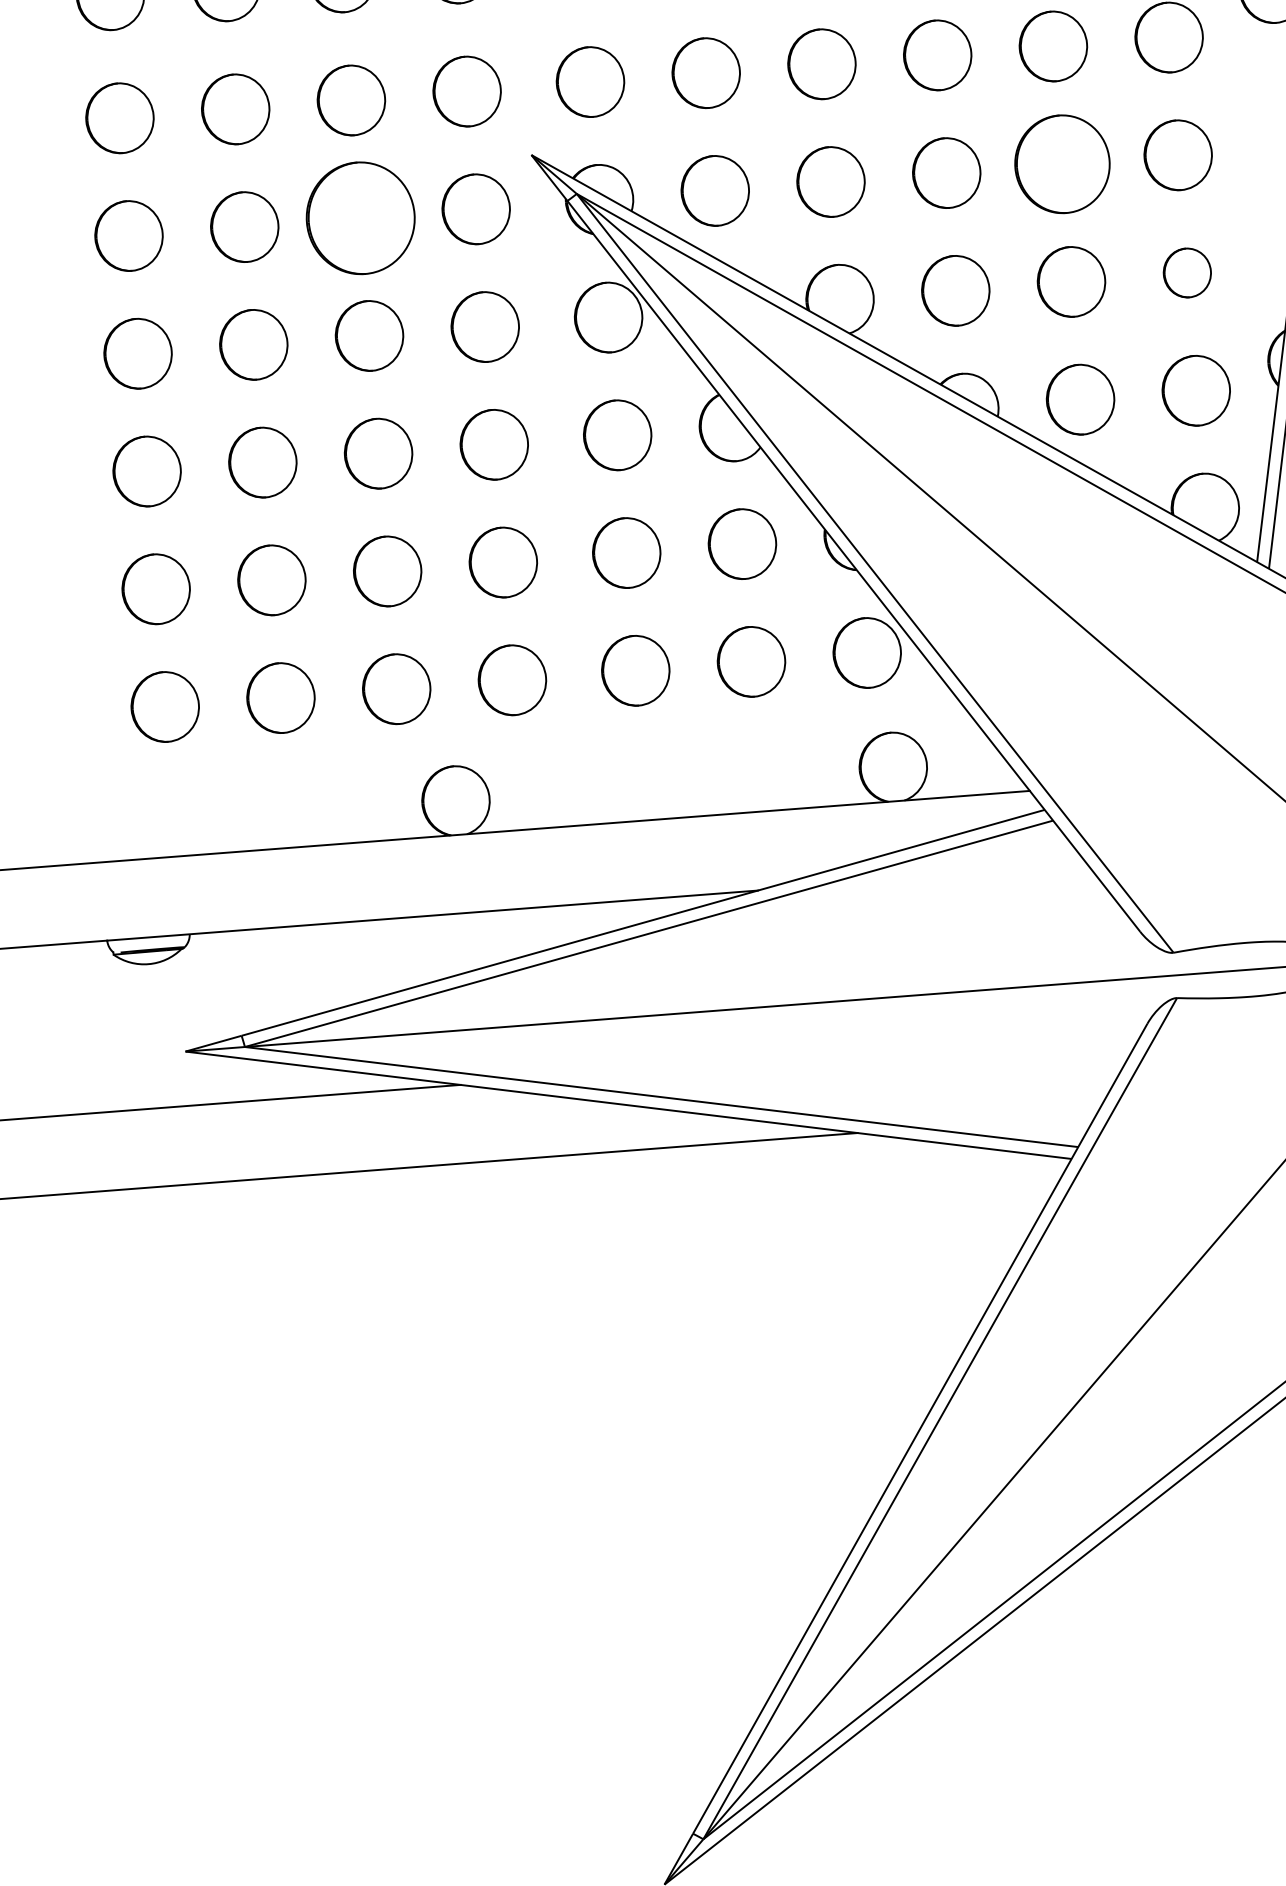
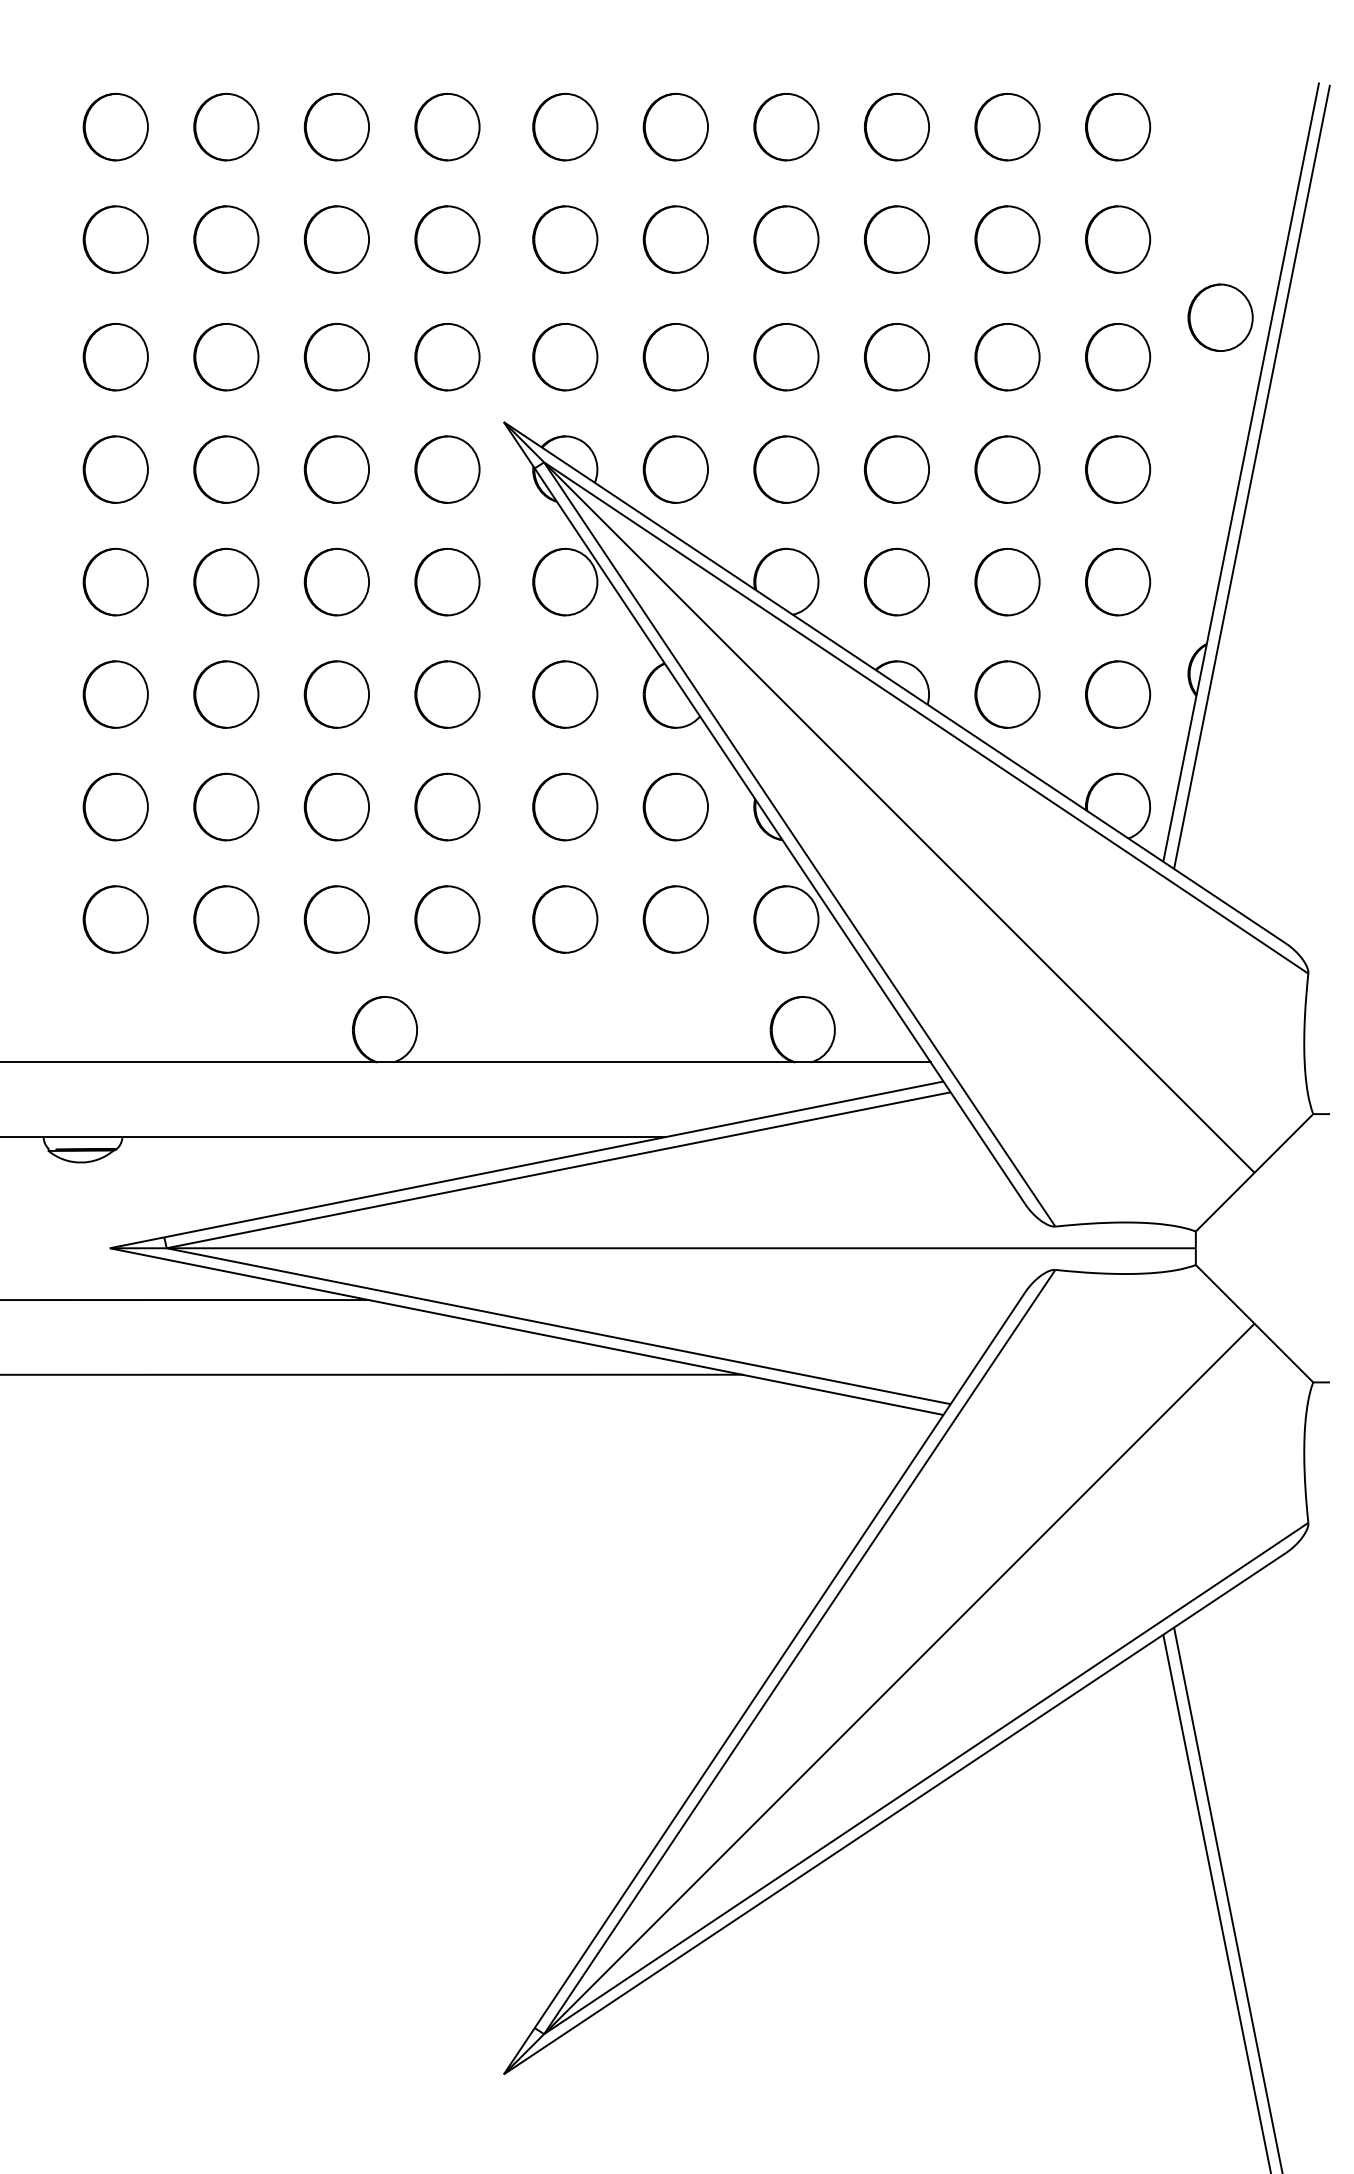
part: (1062, 164) -> (1007, 469), size x0.71
part: (360, 218) -> (336, 469), size x0.62
part: (1187, 272) -> (1118, 581), size x1.43

